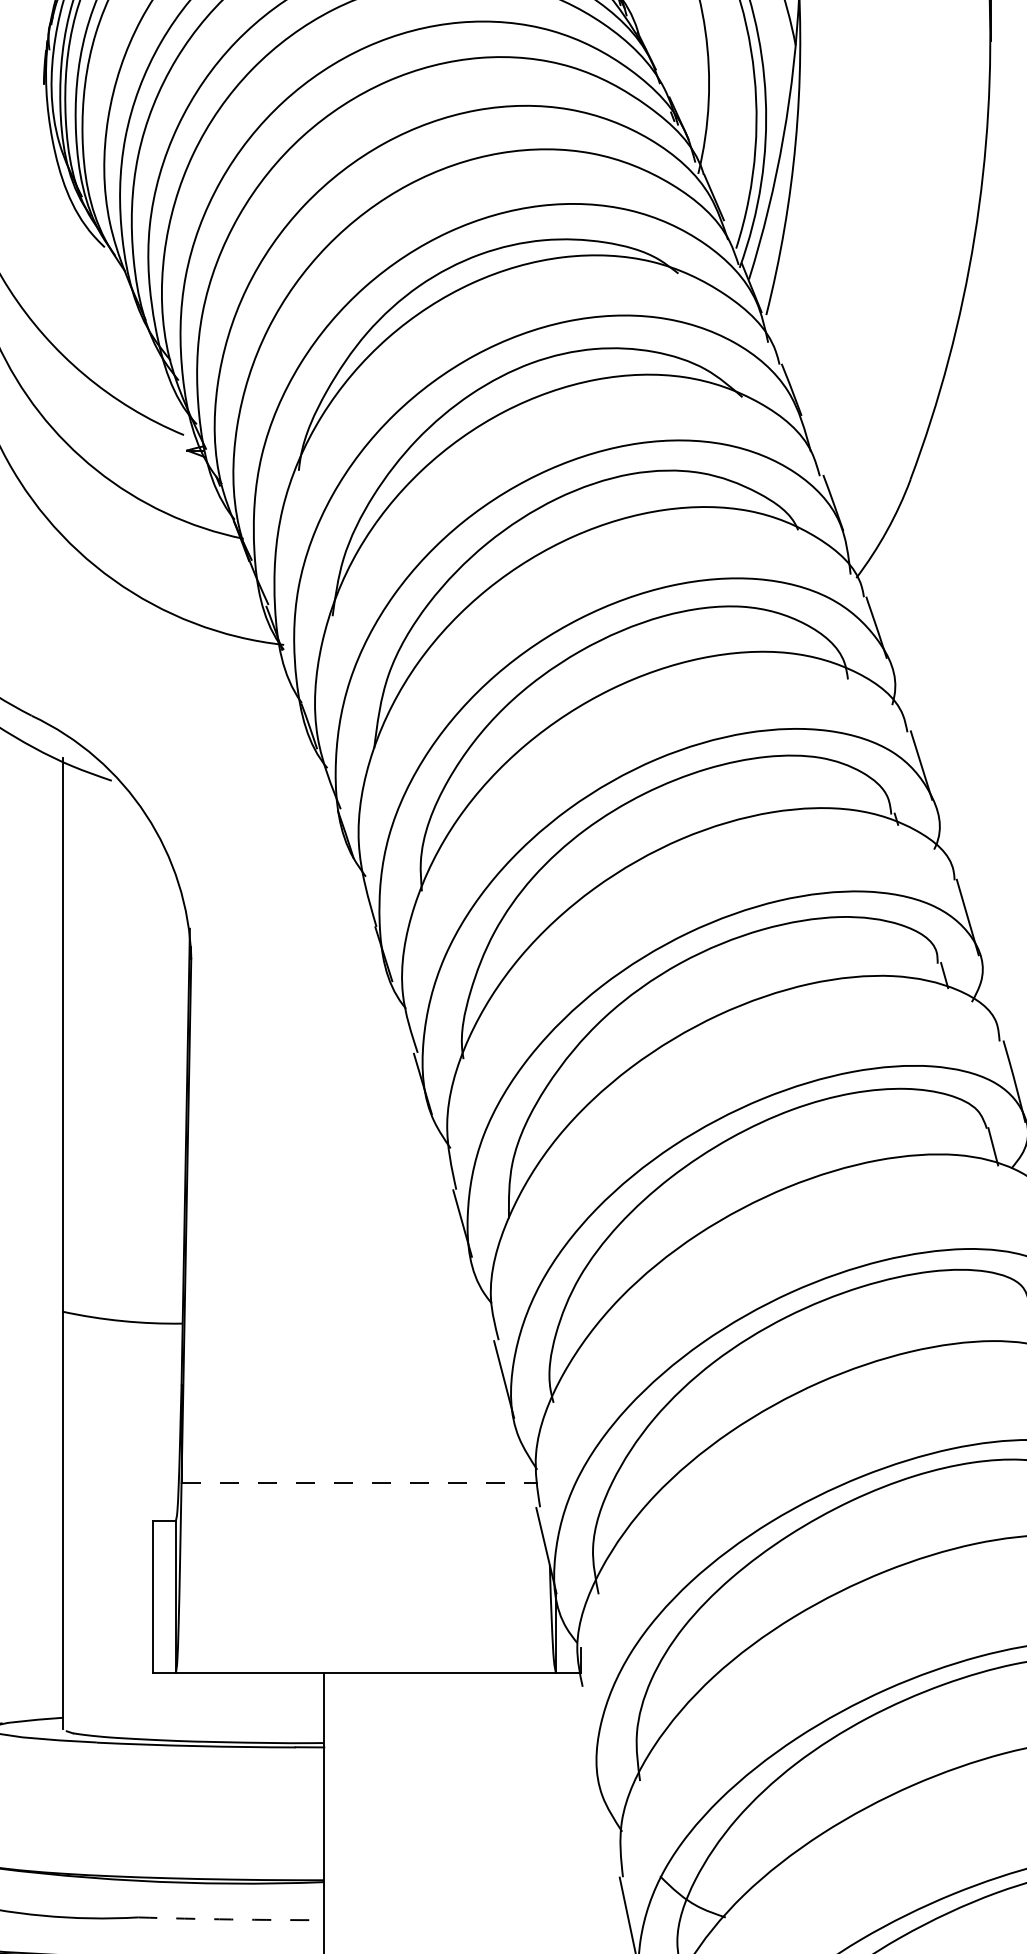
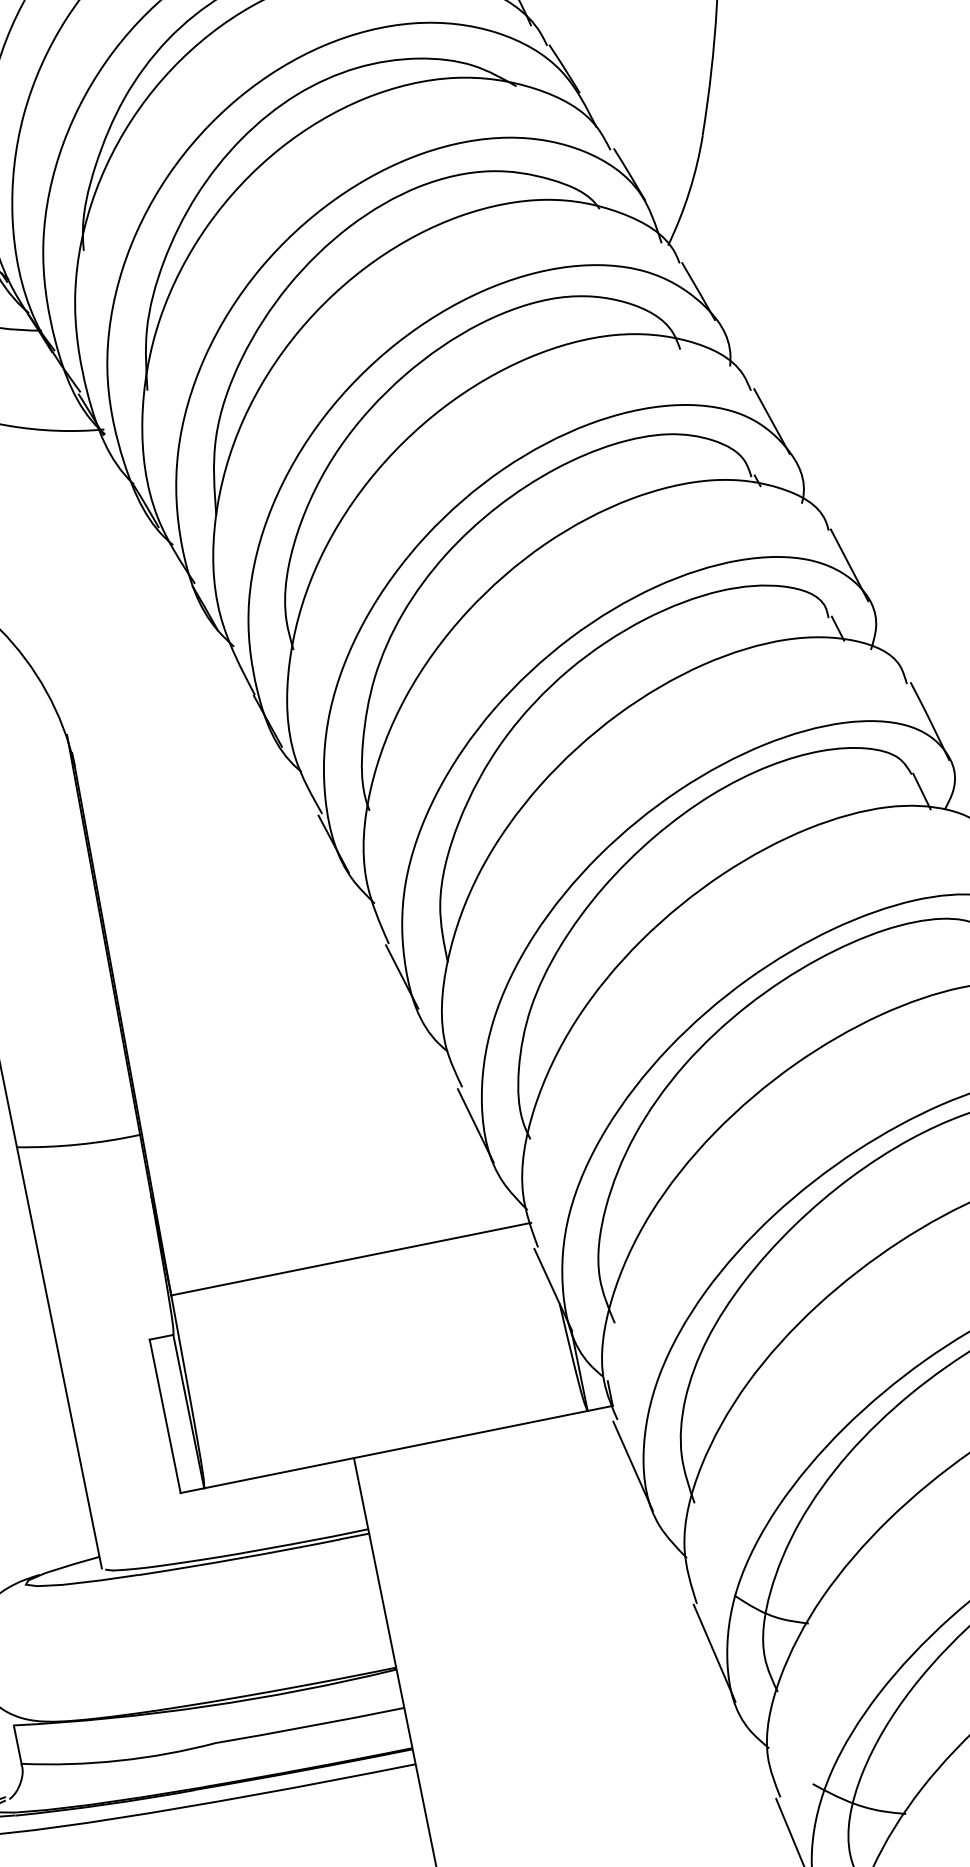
line: (360, 1482) -> (351, 1258), dashed -> solid
line: (588, 1733) -> (632, 1465), added
arc: (231, 1919) -> (310, 1726), dashed -> solid

